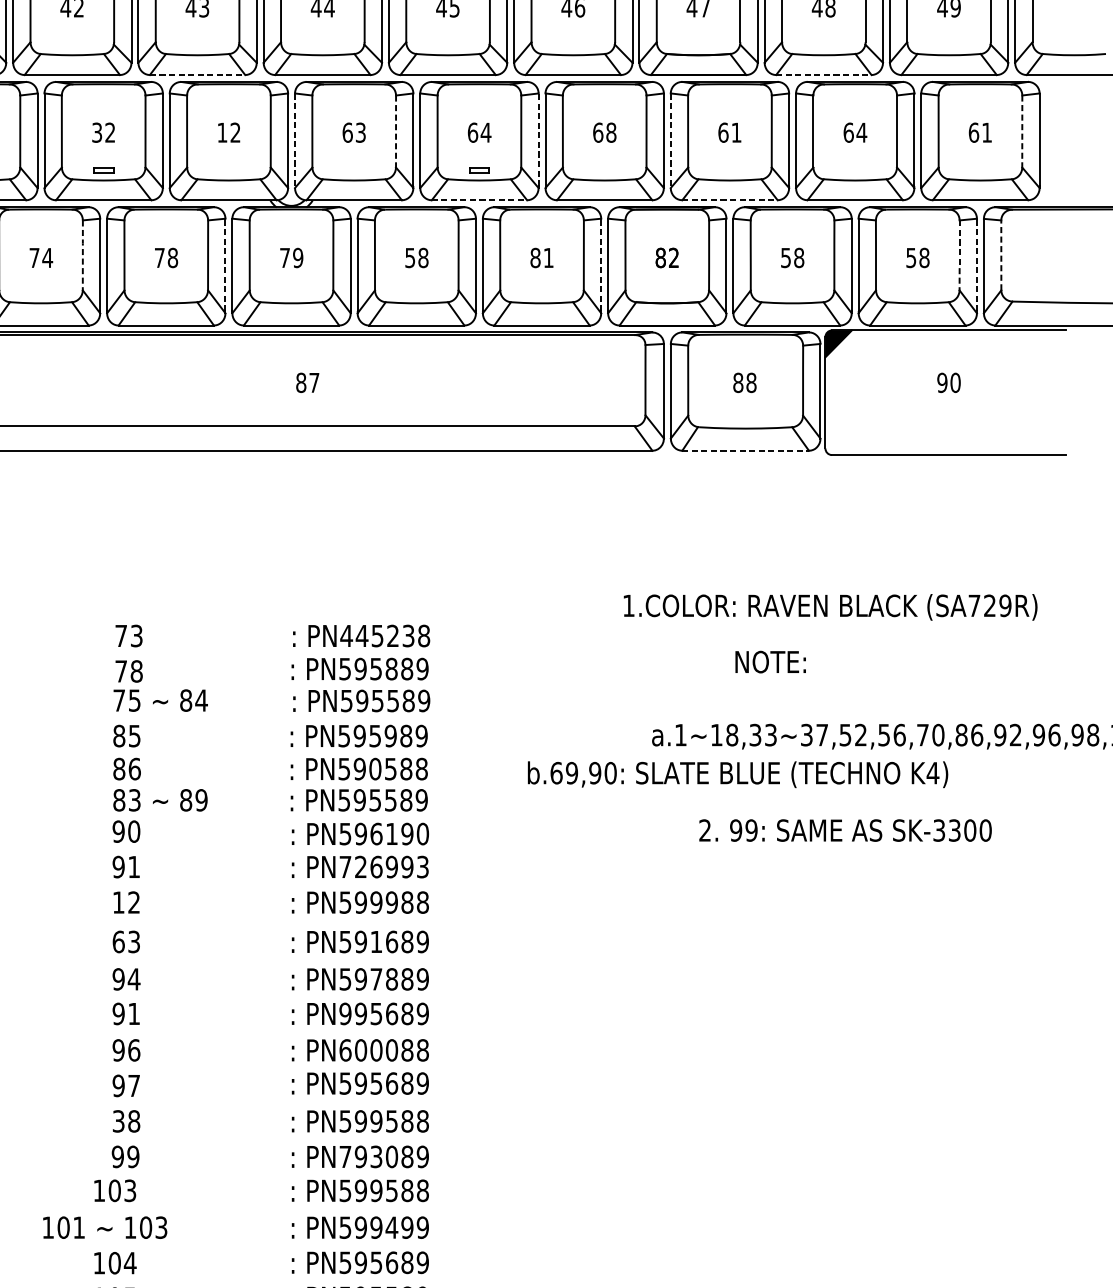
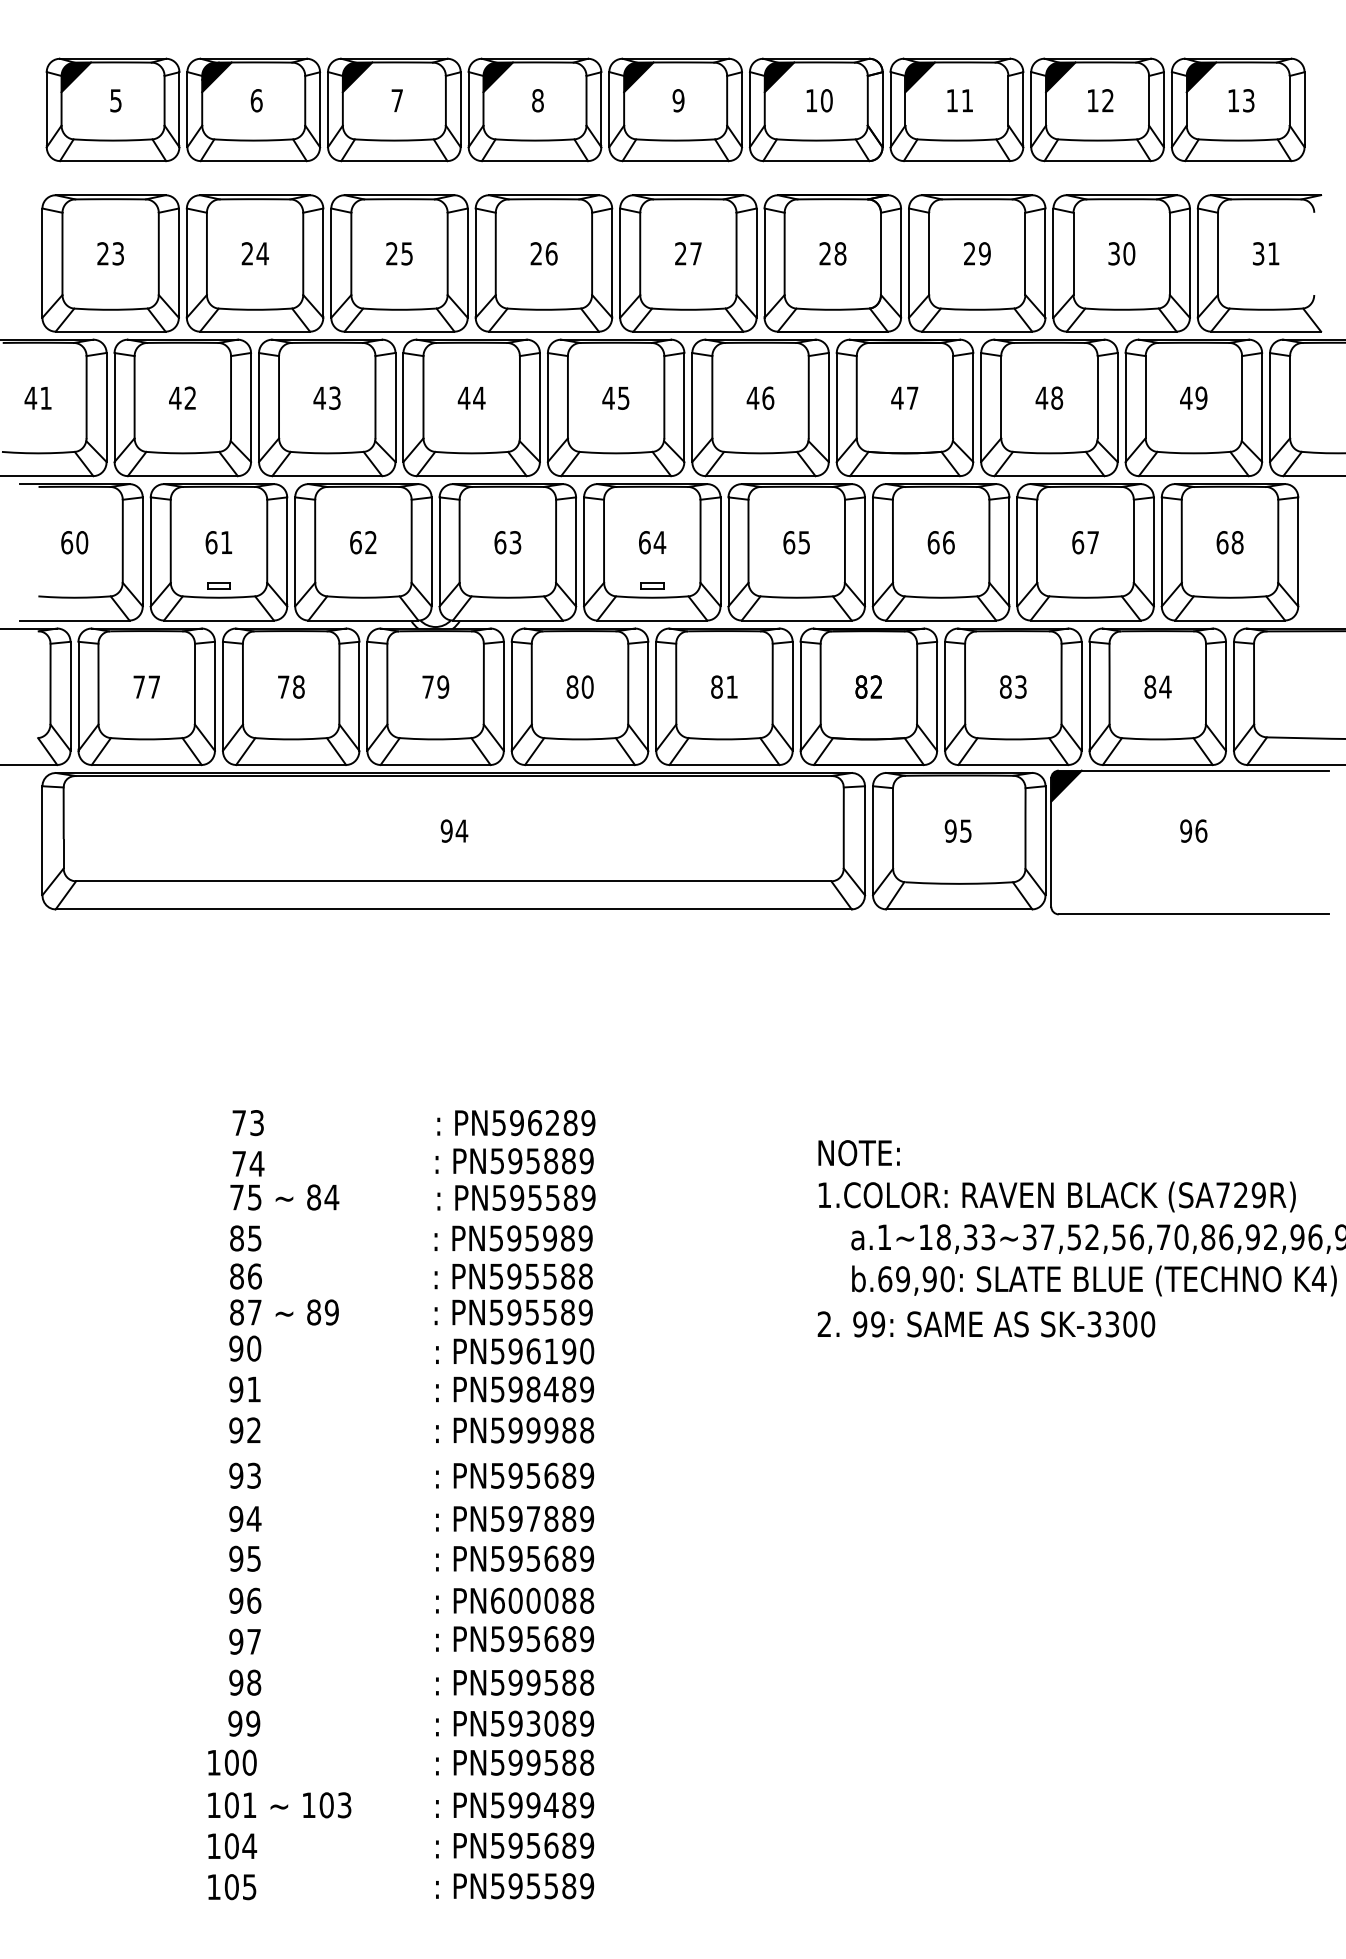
line: (197, 75) -> (327, 476), dashed -> solid
line: (823, 75) -> (1049, 476), dashed -> solid
line: (396, 131) -> (556, 541), dashed -> solid
line: (1022, 131) -> (1278, 541), dashed -> solid
text: (103, 132) -> (218, 542), 32 -> 61
text: (222, 132) -> (355, 542), 12 -> 62
text: (611, 132) -> (804, 542), 68 -> 65
text: (736, 132) -> (948, 542), 61 -> 66
text: (862, 132) -> (1093, 542), 64 -> 67
text: (986, 132) -> (1237, 542), 61 -> 68
line: (538, 139) -> (720, 550), dashed -> solid
line: (294, 141) -> (439, 552), dashed -> solid
line: (670, 141) -> (872, 552), dashed -> solid
line: (479, 200) -> (652, 620), dashed -> solid
line: (730, 200) -> (941, 620), dashed -> solid
line: (1001, 254) -> (1254, 683), dashed -> solid
line: (82, 255) -> (194, 684), dashed -> solid
line: (960, 255) -> (1206, 684), dashed -> solid
text: (47, 257) -> (154, 686), 74 -> 77
text: (416, 257) -> (579, 686), 58 -> 80
text: (792, 257) -> (1013, 686), 58 -> 83
text: (917, 257) -> (1157, 686), 58 -> 84
line: (225, 264) -> (359, 694), dashed -> solid
line: (601, 264) -> (792, 694), dashed -> solid
line: (976, 264) -> (1225, 694), dashed -> solid
text: (307, 382) -> (454, 830), 87 -> 94
text: (744, 382) -> (957, 830), 88 -> 95
text: (955, 382) -> (1201, 830), 90 -> 96
line: (745, 450) -> (959, 909), dashed -> solid
text: (829, 606) -> (1056, 1196), moved
text: (385, 636) -> (543, 1123), PN445238 -> PN596289
text: (770, 662) -> (858, 1153), moved
text: (136, 671) -> (256, 1163), 78 -> 74
text: (375, 769) -> (532, 1276), PN590588 -> PN595588
text: (738, 774) -> (1094, 1280), moved
text: (134, 800) -> (254, 1312), 83 -> 87
text: (845, 830) -> (986, 1324), moved
text: (384, 867) -> (542, 1389), PN726993 -> PN598489
text: (118, 902) -> (236, 1430), 12 -> 92
text: (118, 941) -> (236, 1475), 63 -> 93
text: (375, 941) -> (532, 1475), PN591689 -> PN595689
text: (133, 1013) -> (253, 1558), 91 -> 95
text: (345, 1013) -> (497, 1558), PN995689 -> PN595689
text: (118, 1121) -> (236, 1682), 38 -> 98
text: (345, 1156) -> (497, 1723), PN793089 -> PN593089
text: (130, 1190) -> (249, 1762), 103 -> 100
text: (105, 1227) -> (279, 1805), moved
text: (407, 1227) -> (569, 1805), PN599499 -> PN599489

